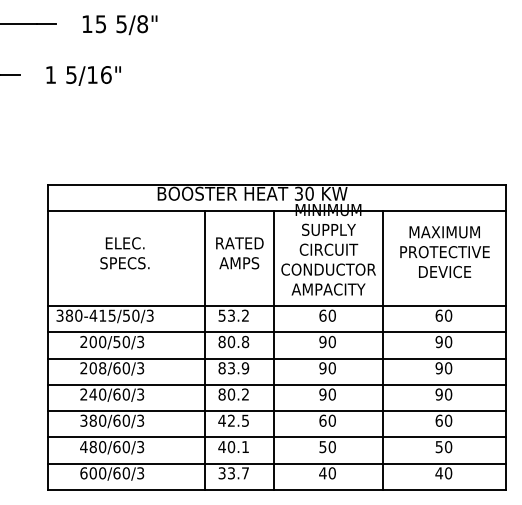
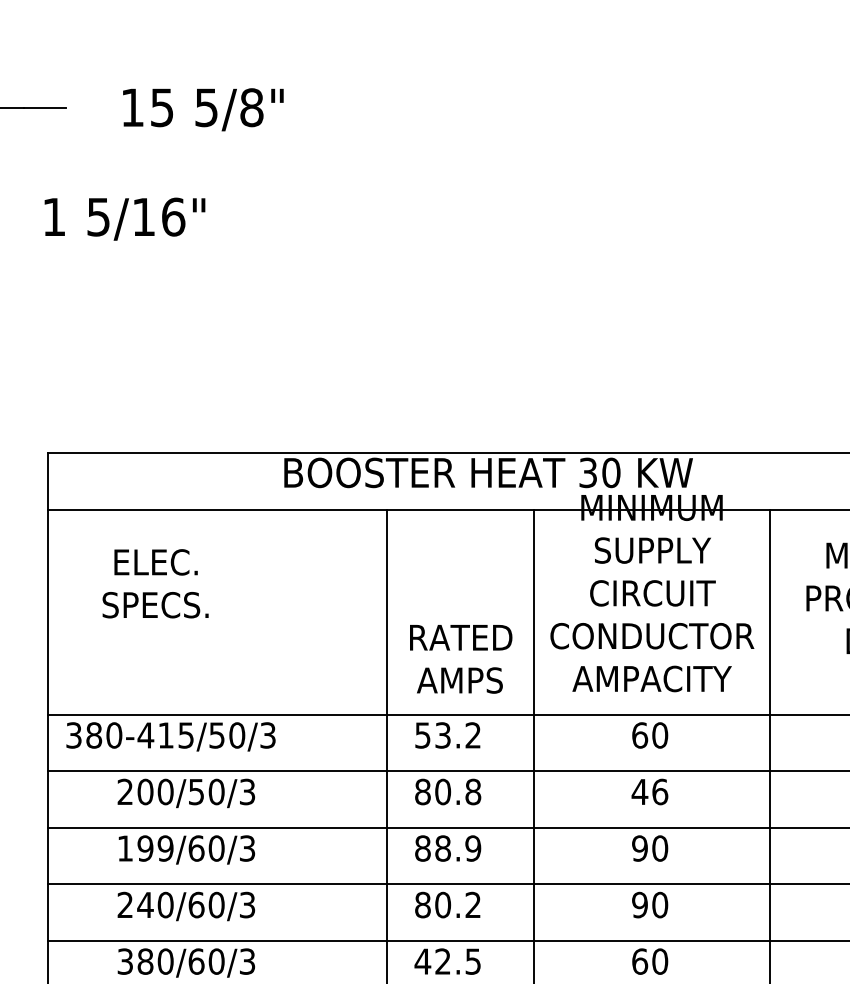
text: (124, 253) -> (154, 584), moved
text: (239, 253) -> (460, 659), moved
text: (327, 341) -> (649, 790), 90 -> 46
text: (93, 368) -> (145, 849), 208/60/3 -> 199/60/3
text: (231, 368) -> (443, 849), 83.9 -> 88.9

